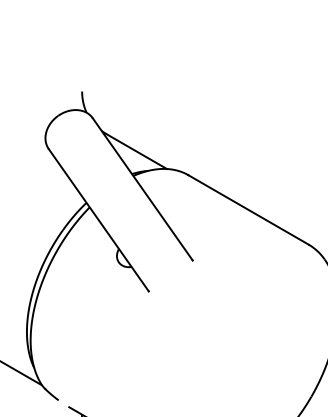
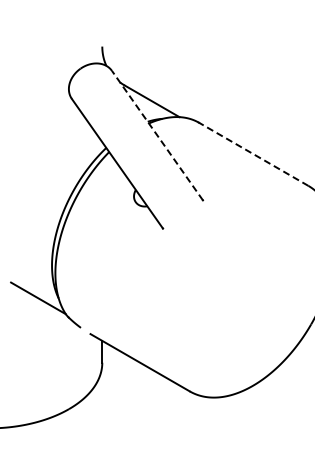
line: (142, 189) -> (157, 135), solid -> dashed
line: (248, 210) -> (253, 154), solid -> dashed

